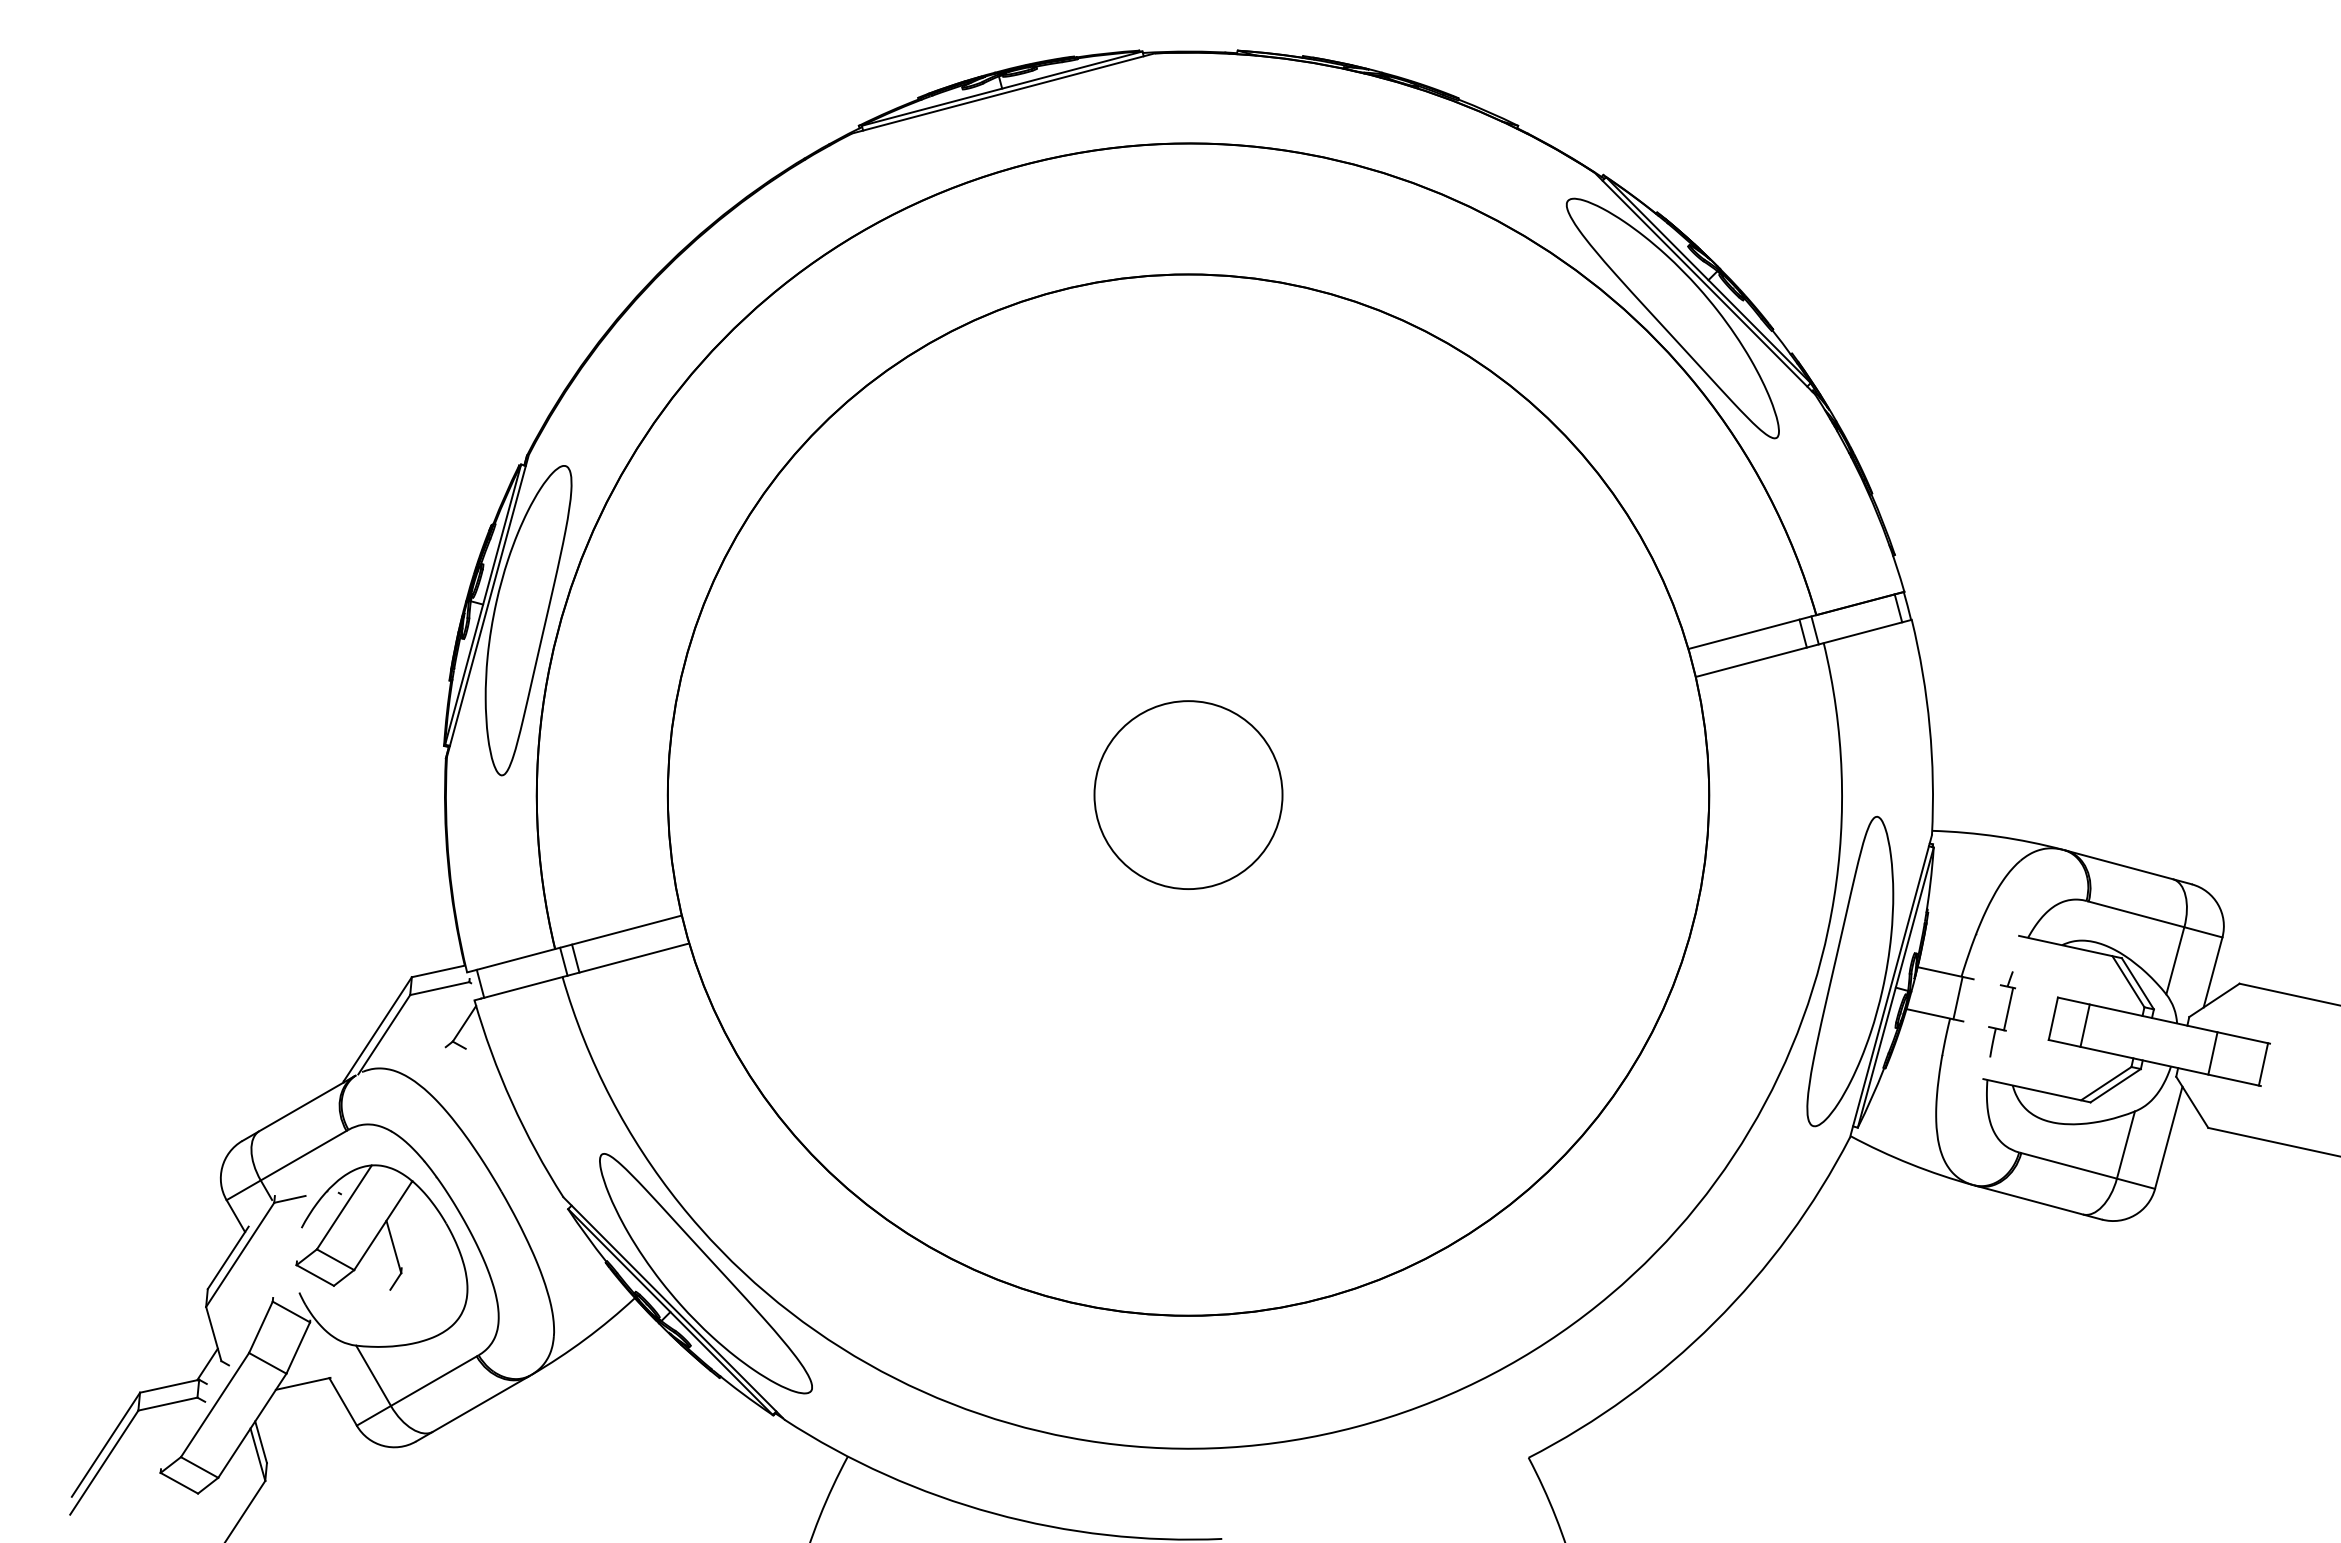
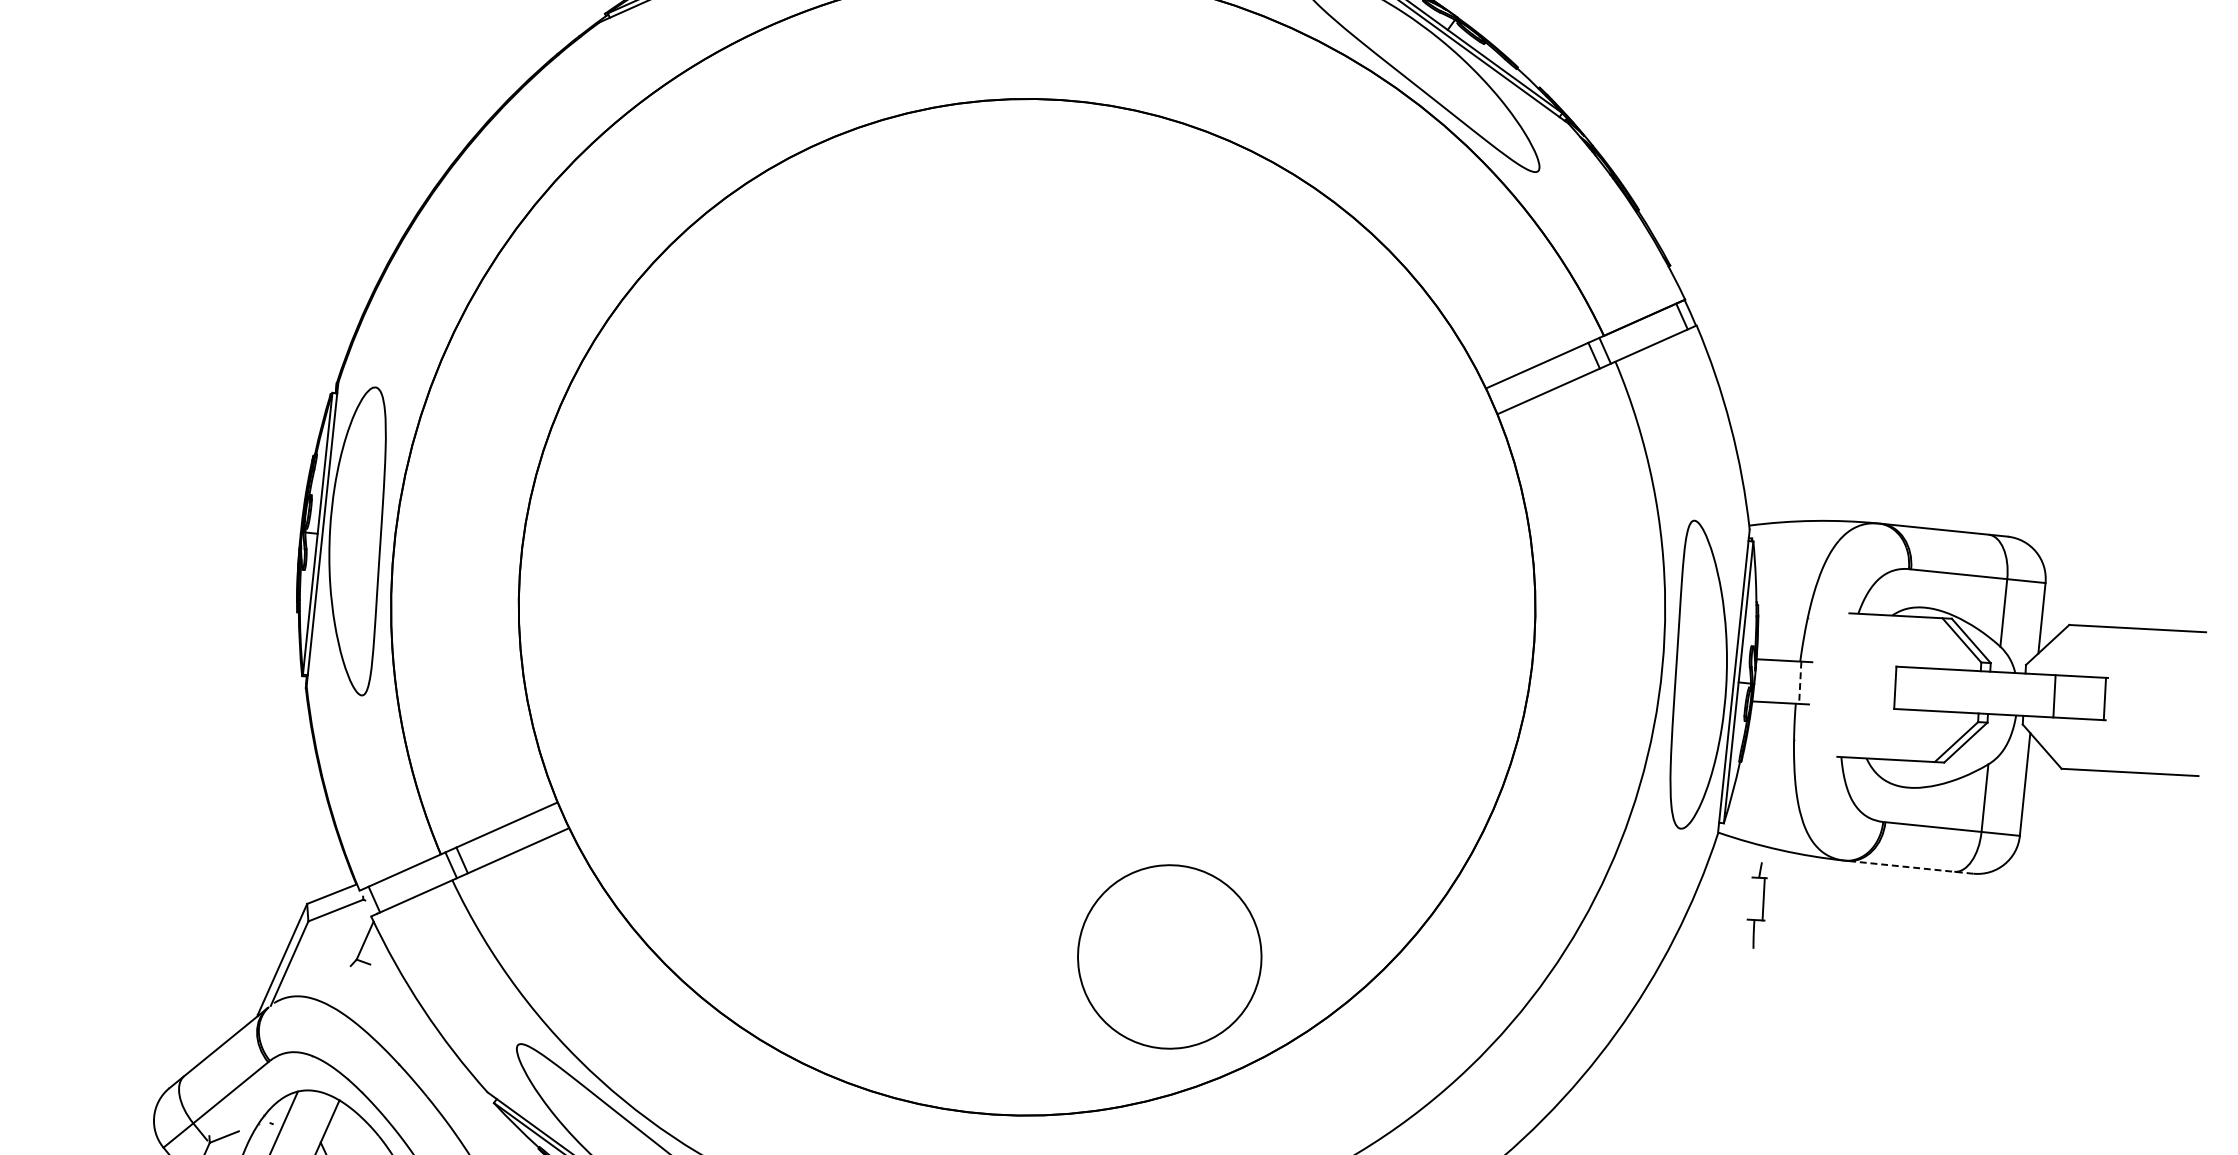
circle: (1188, 794) -> (1169, 956), moved
line: (1958, 998) -> (1800, 683), solid -> dashed
part: (2001, 1014) -> (1757, 905), moved
line: (2084, 1025) -> (1926, 689), removed
line: (2038, 1202) -> (1909, 867), solid -> dashed

